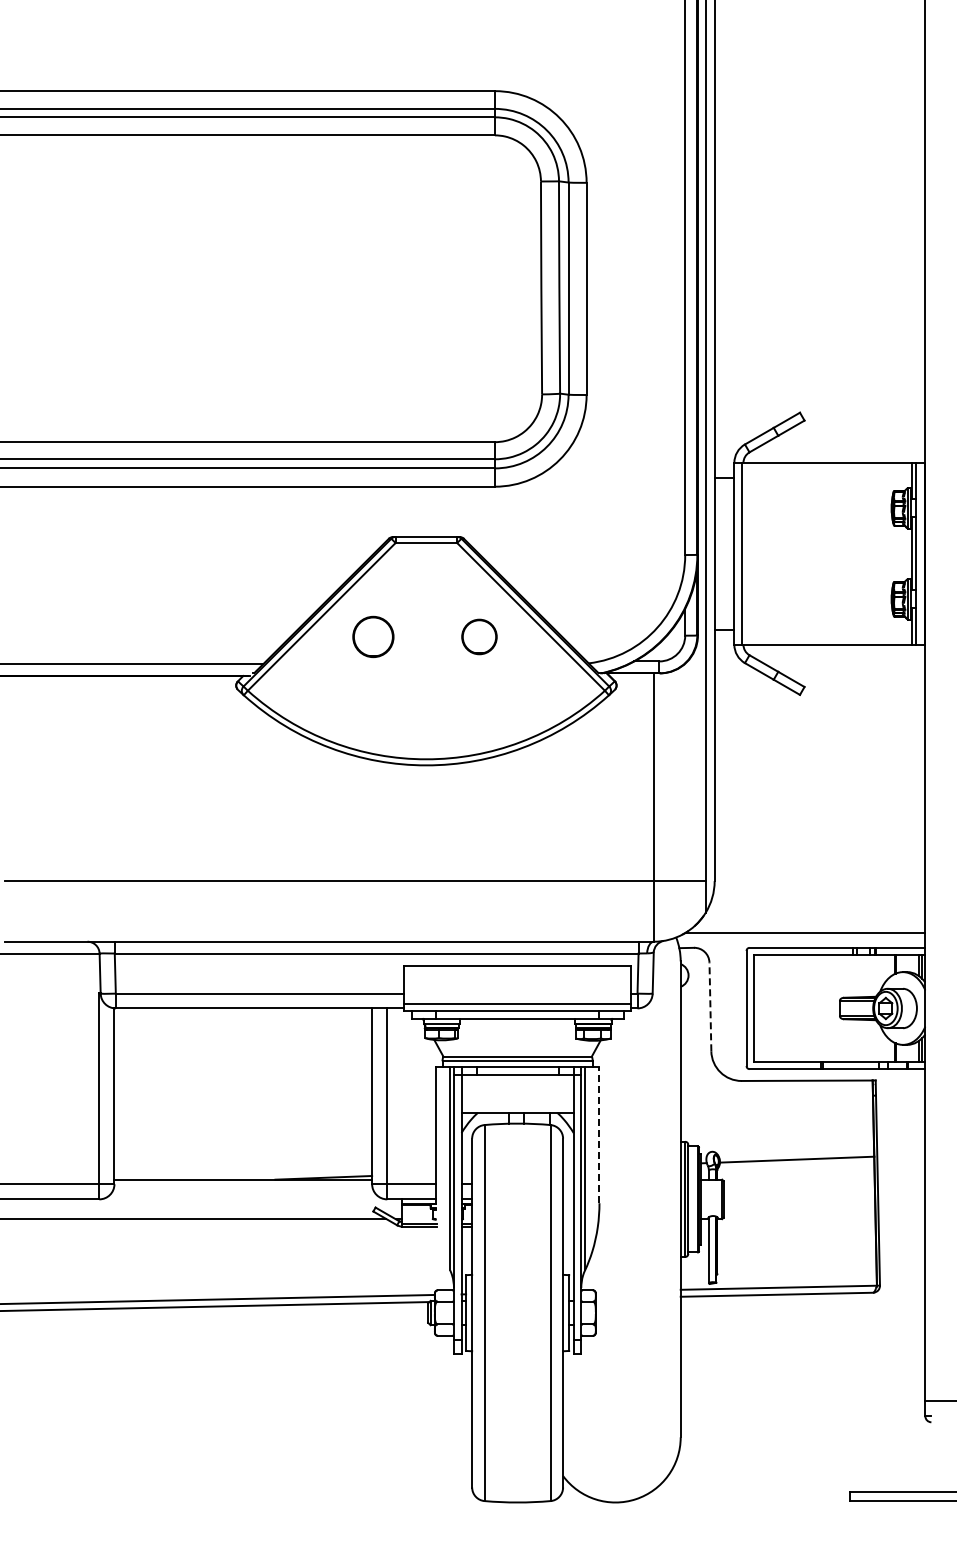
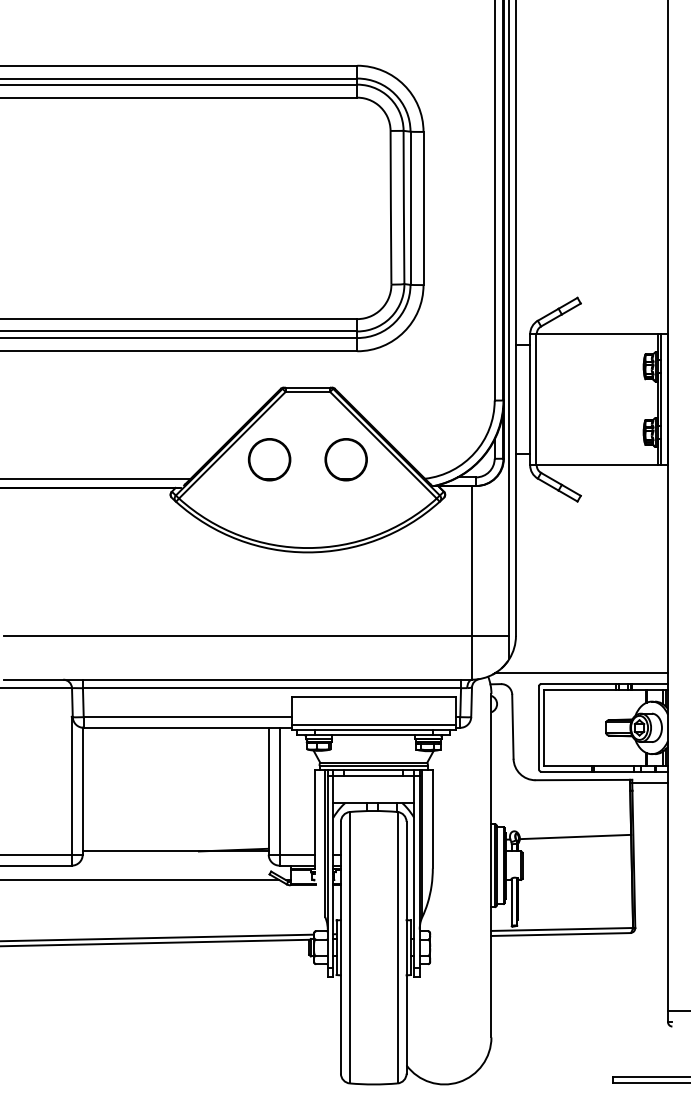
part: (373, 636) -> (269, 459), size x1.43
part: (479, 636) -> (346, 459), size x1.67
line: (710, 1006) -> (512, 726), dashed -> solid
line: (900, 1084) -> (650, 782), added
line: (599, 1134) -> (432, 818), dashed -> solid

